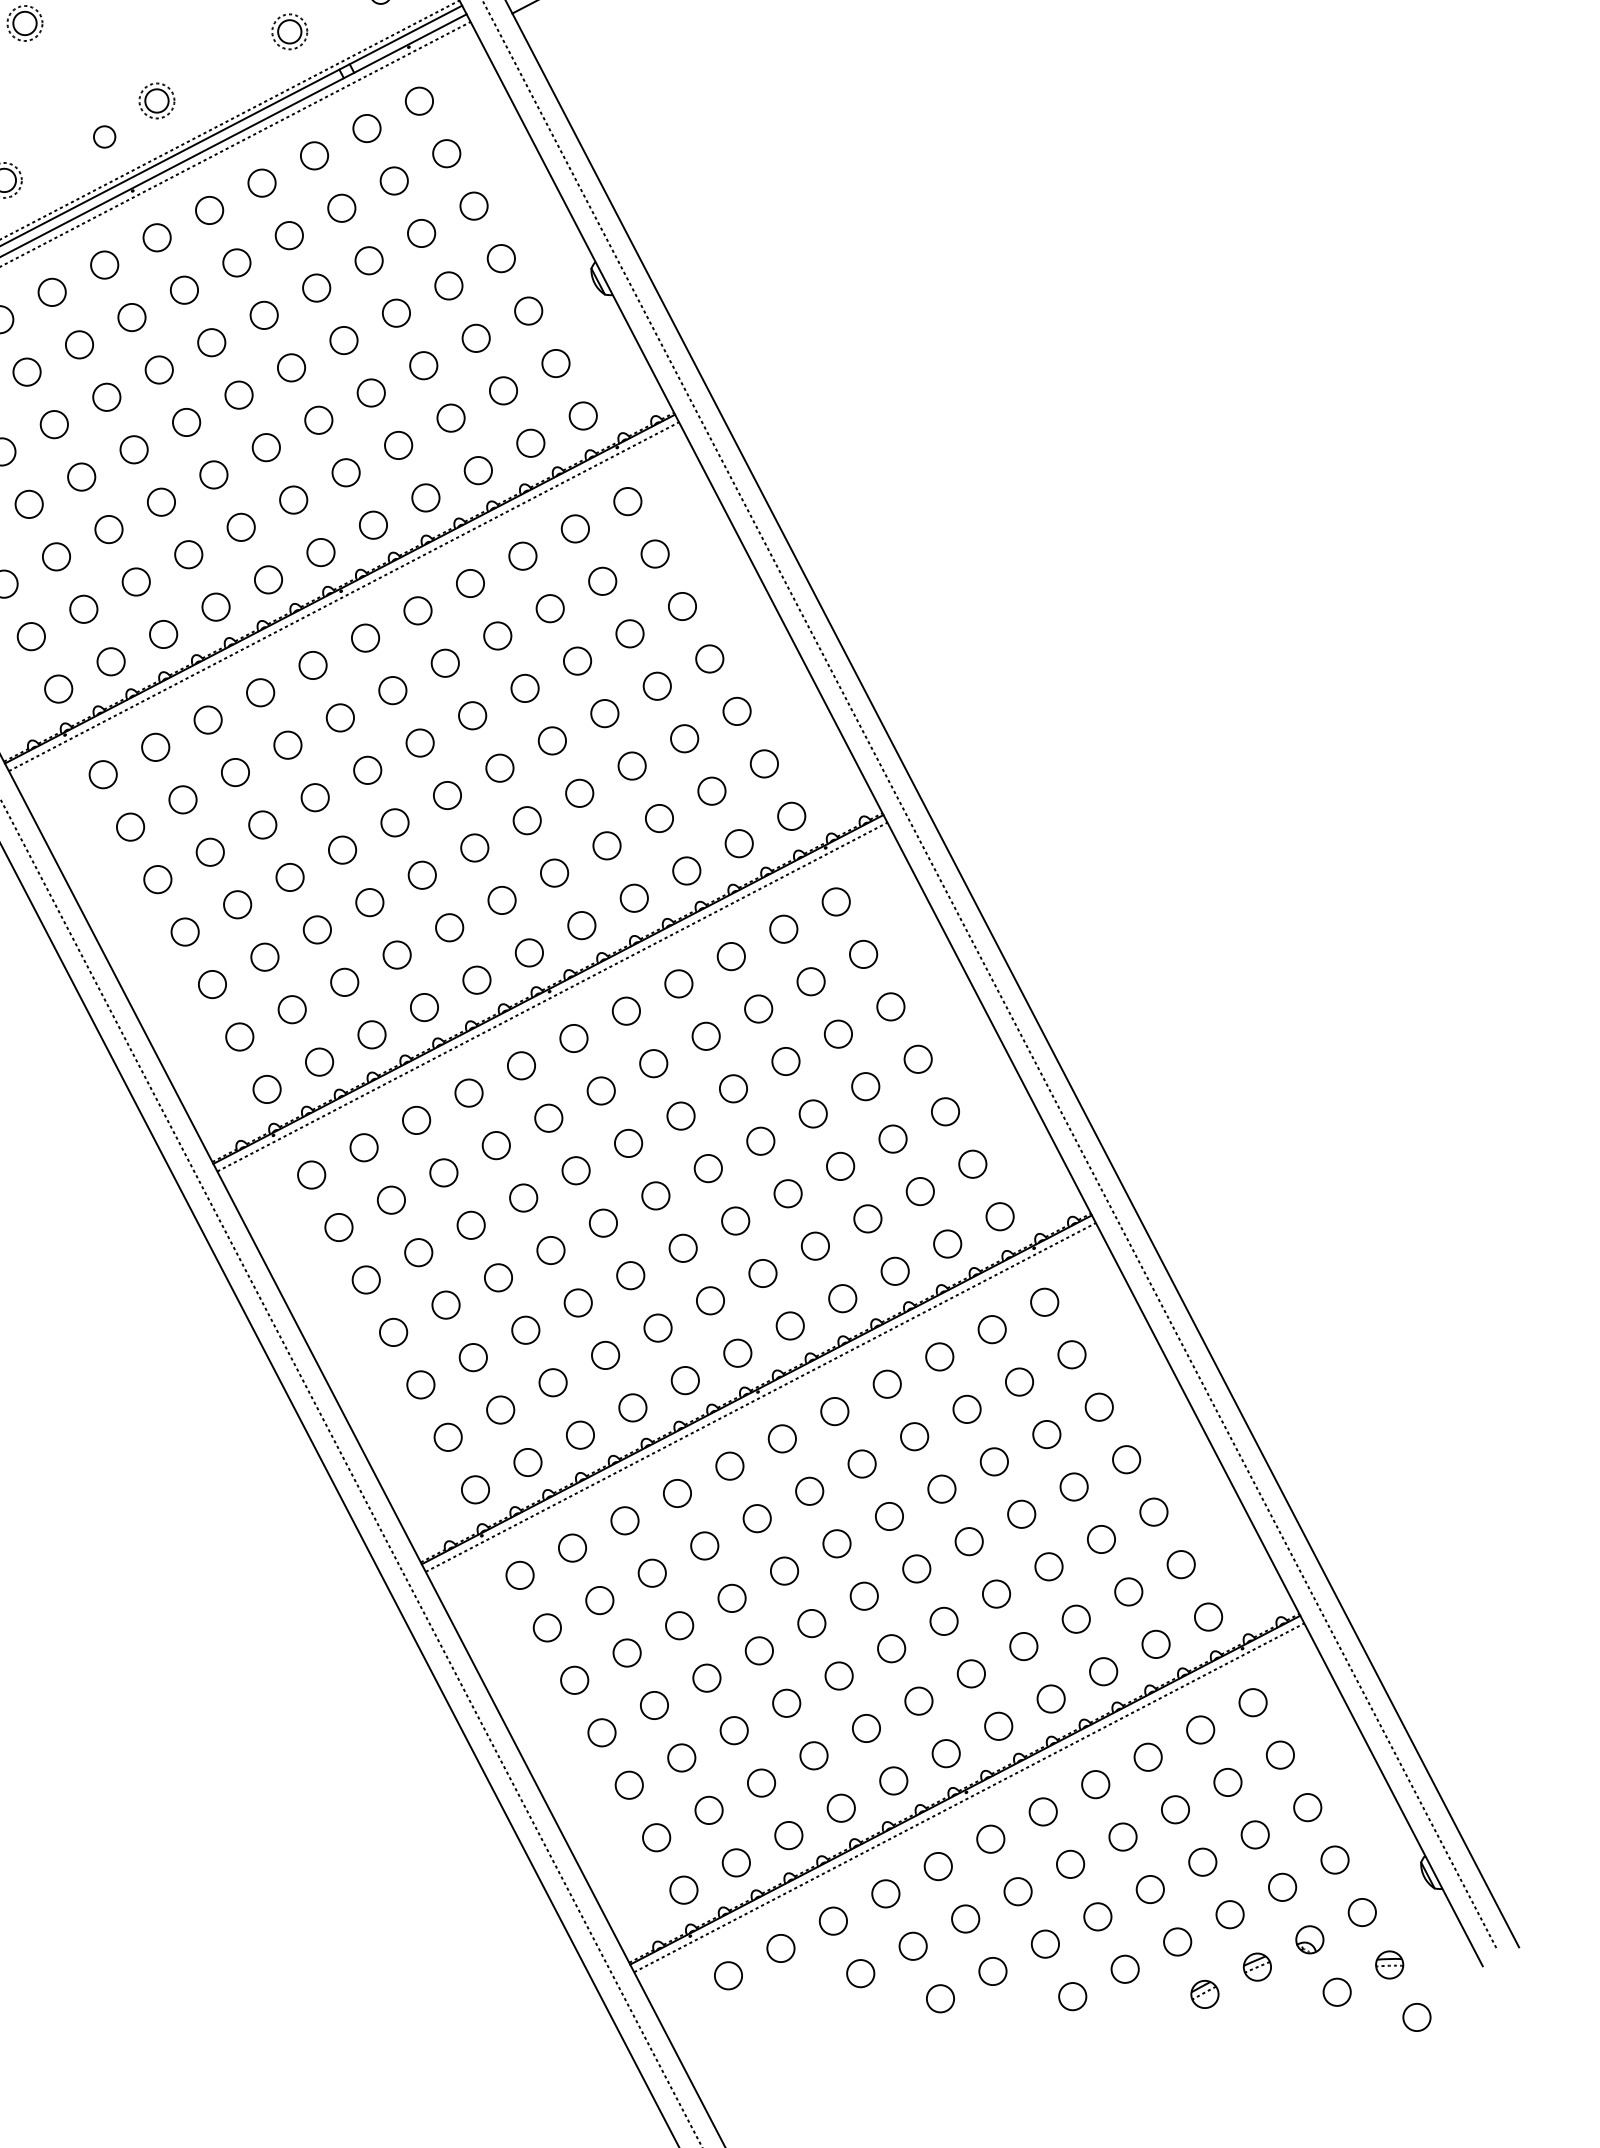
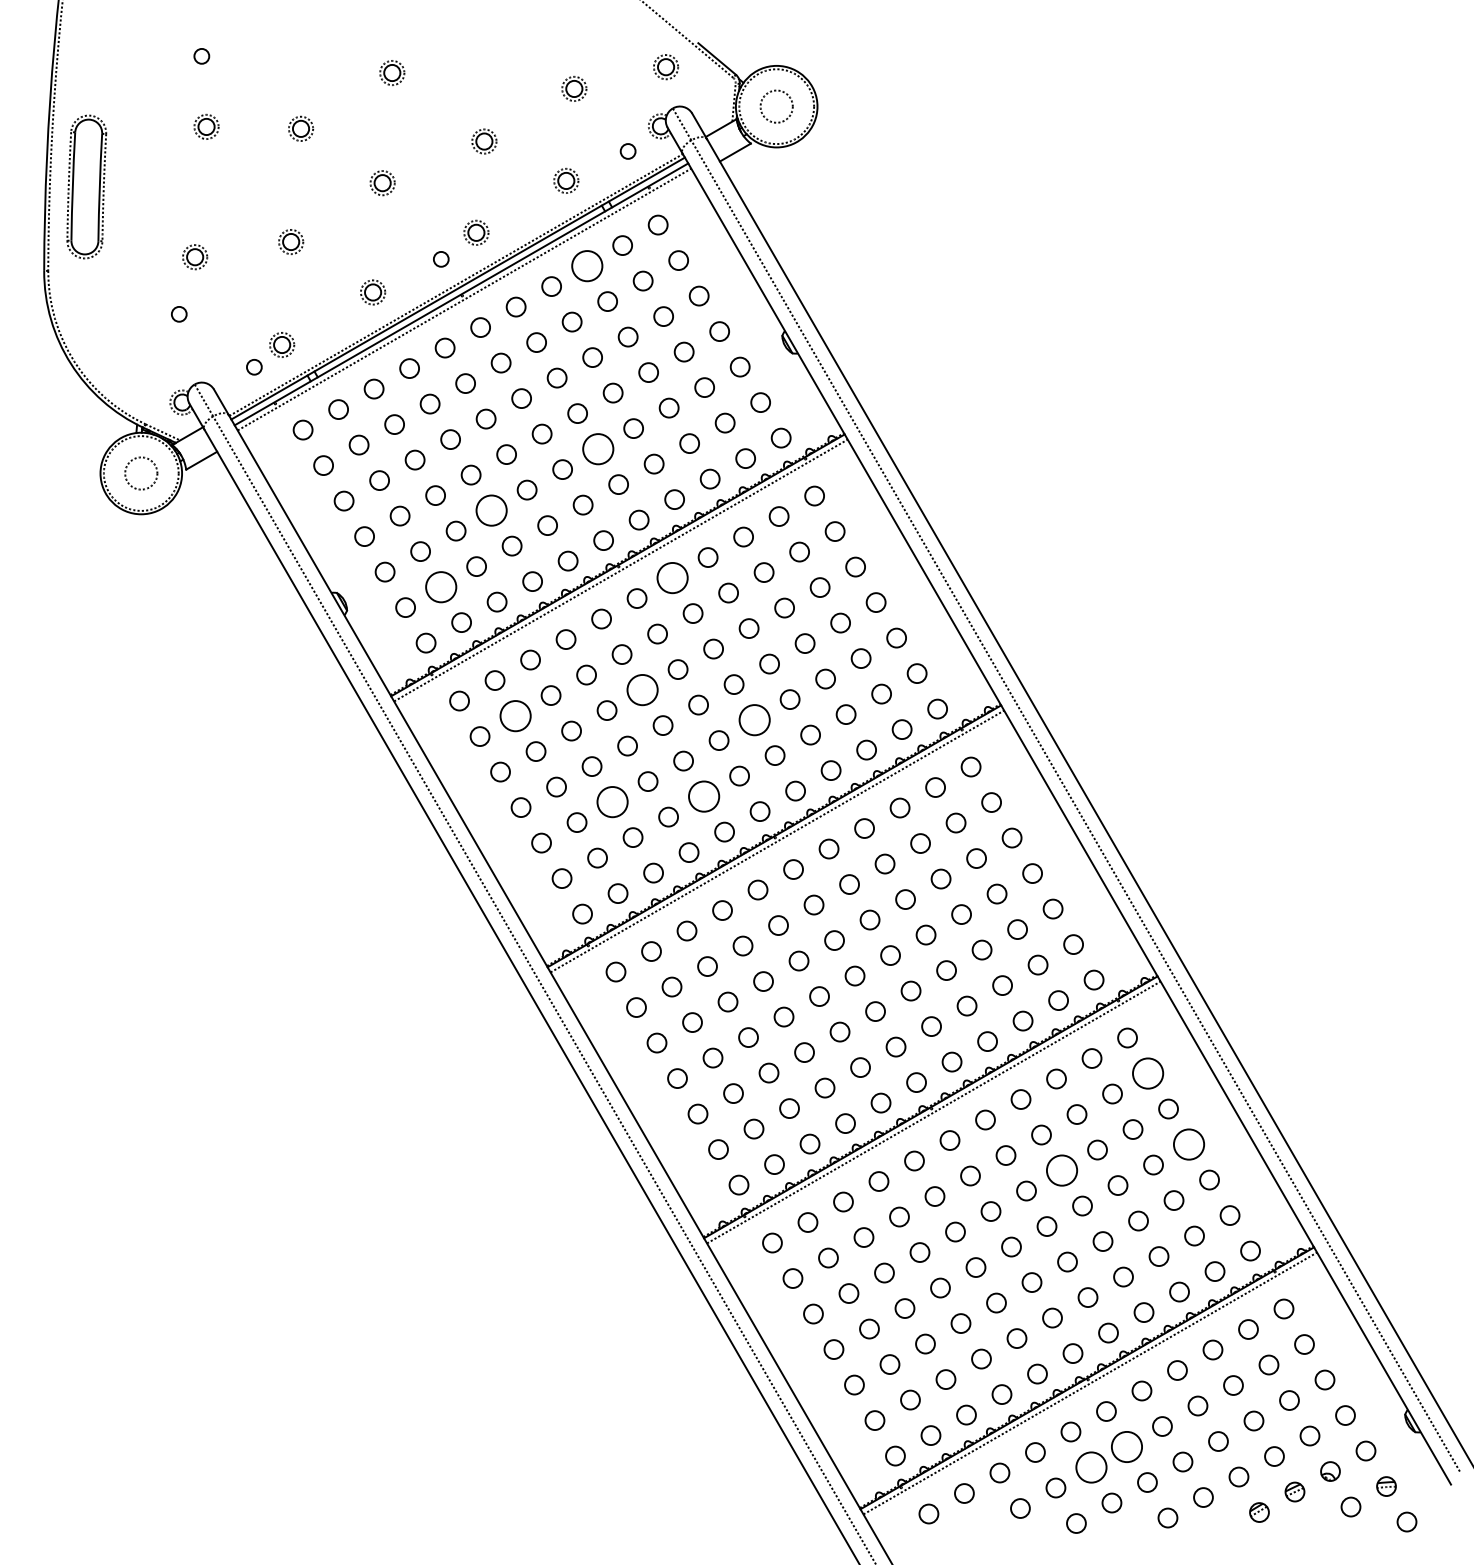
circle: (313, 154) -> (586, 265), size x1.6
circle: (317, 419) -> (597, 448), size x1.6
circle: (161, 502) -> (491, 510), size x1.6
circle: (82, 608) -> (440, 586), size x1.6
circle: (417, 610) -> (672, 577), size x1.6
circle: (367, 769) -> (642, 689), size x1.6
circle: (182, 799) -> (515, 715), size x1.6
circle: (527, 819) -> (754, 719), size x1.6
circle: (448, 927) -> (703, 796), size x1.6
circle: (317, 929) -> (612, 801), size x1.6
circle: (1071, 1354) -> (1147, 1073), size x1.6
circle: (1125, 1459) -> (1188, 1144), size x1.6
circle: (941, 1489) -> (1061, 1170), size x1.6
circle: (1017, 1890) -> (1126, 1446), size x1.6
circle: (965, 1918) -> (1091, 1467), size x1.6

